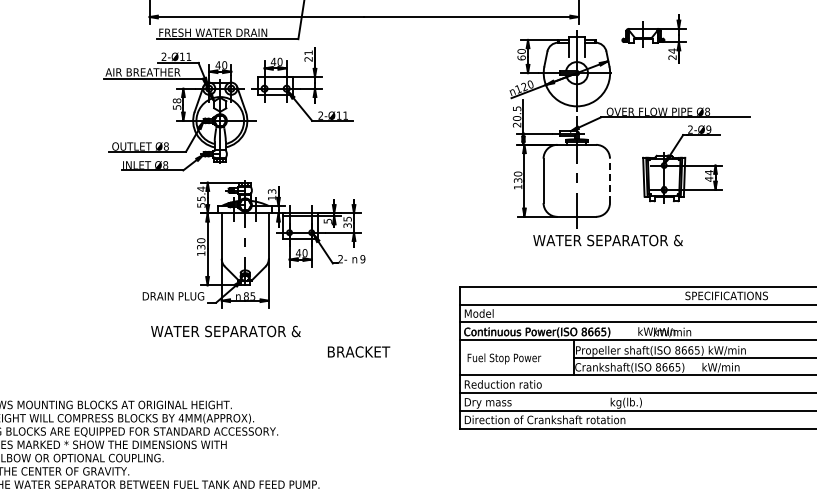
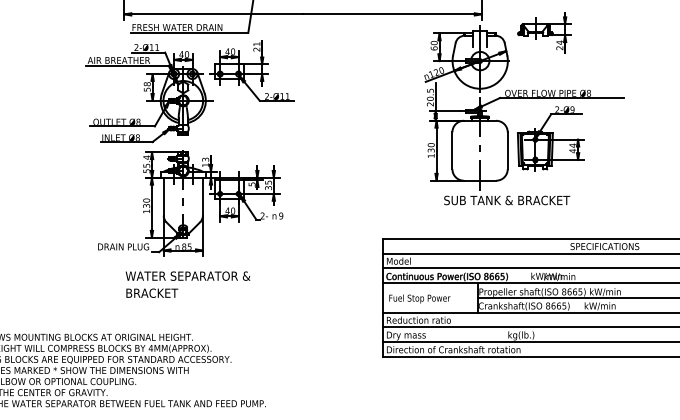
part: (682, 164) -> (550, 138), moved
line: (609, 180) -> (507, 150), dashed -> solid
text: (608, 240) -> (506, 200), WATER SEPARATOR & -> SUB TANK & BRACKET
part: (253, 244) -> (190, 203), moved
text: (359, 351) -> (152, 292), moved

